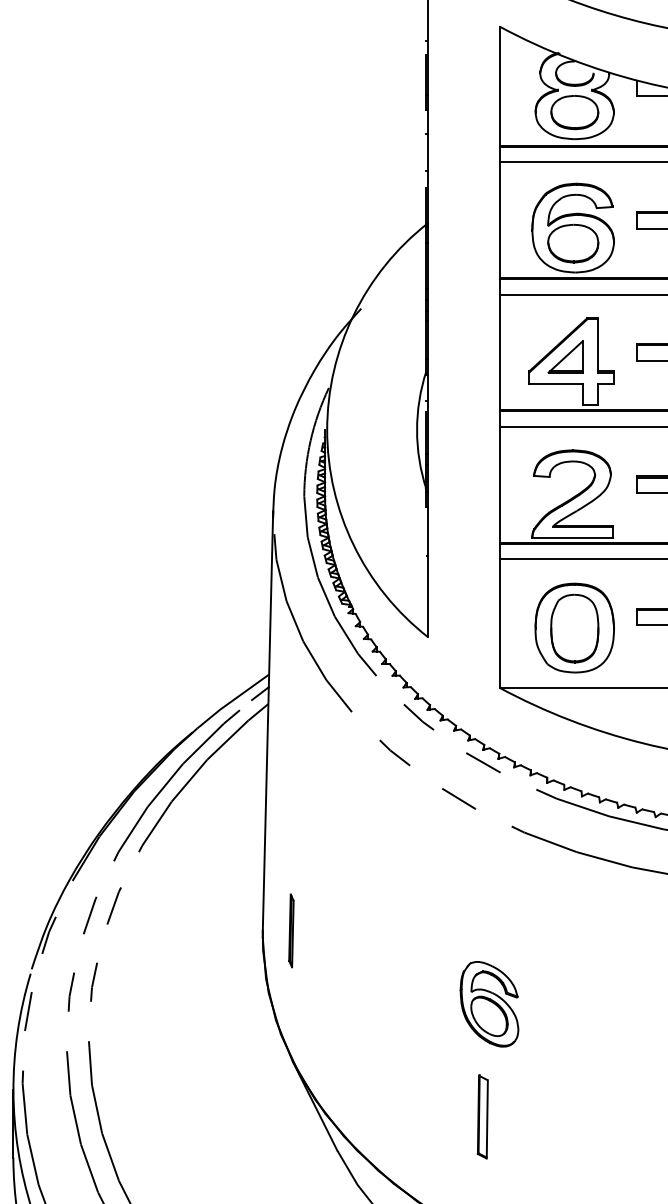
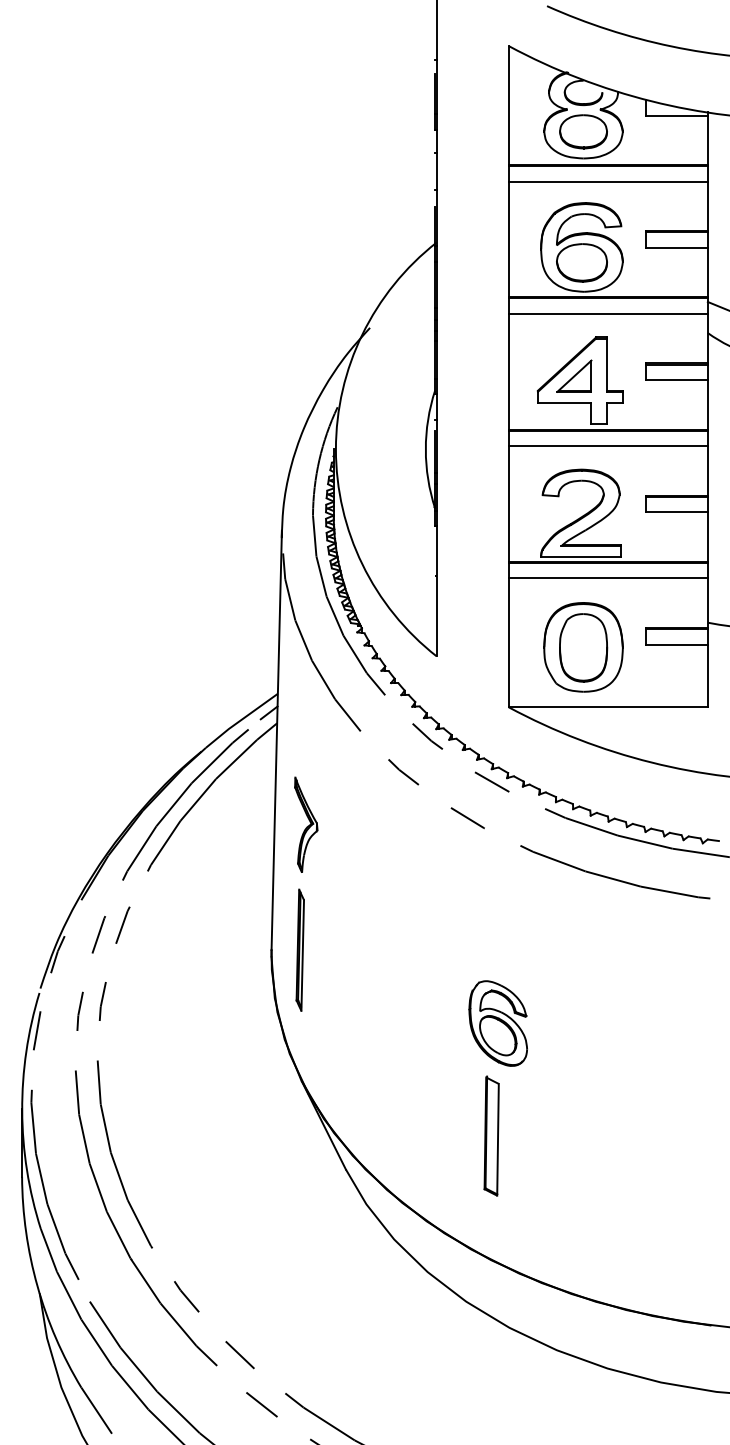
part: (297, 805) -> (306, 824), added
part: (290, 930) -> (299, 949), size x1.67
part: (482, 1116) -> (491, 1135), size x1.43

